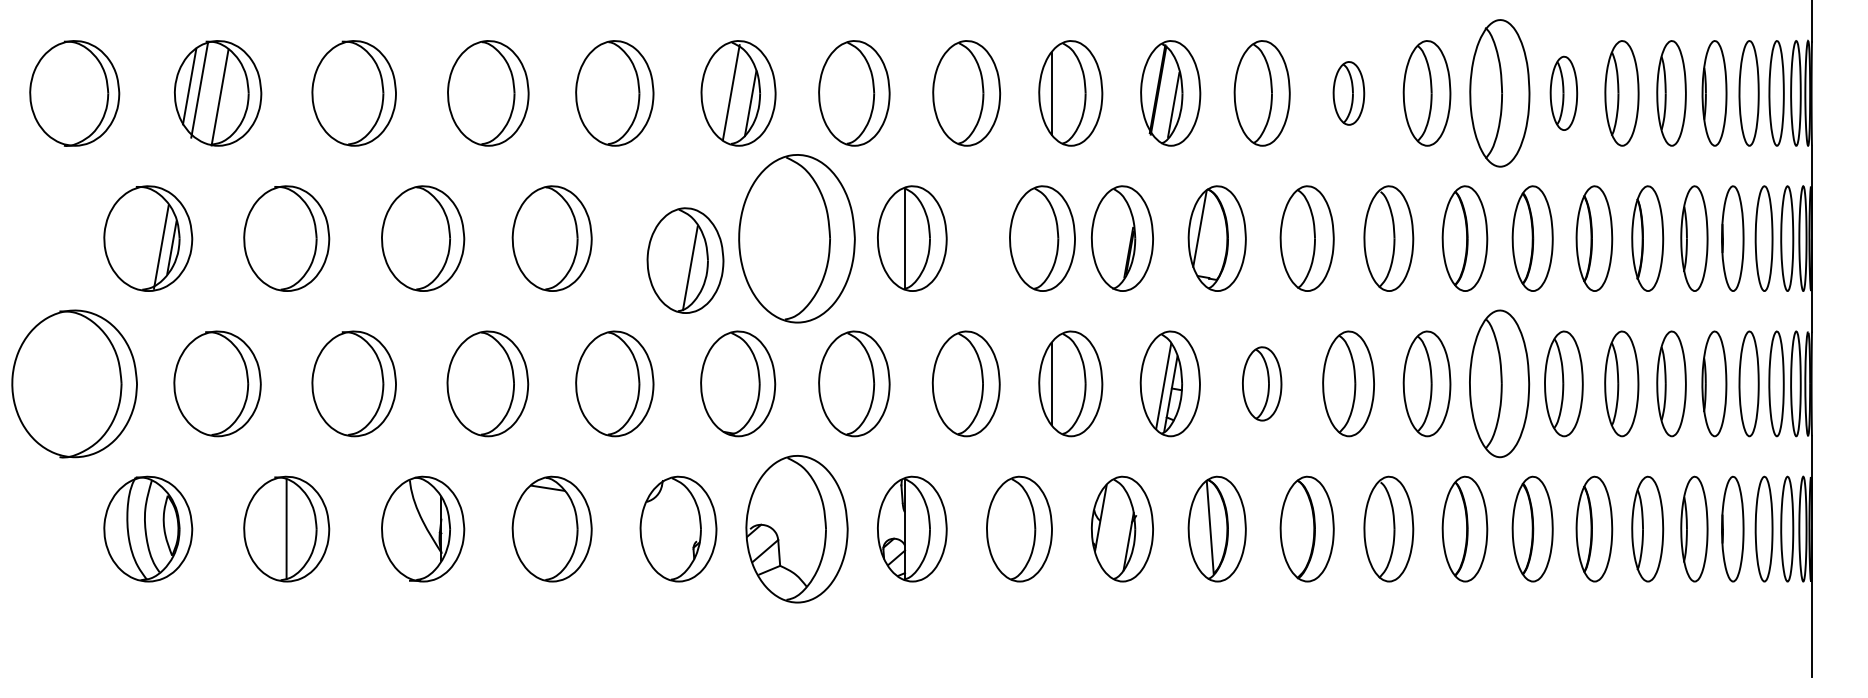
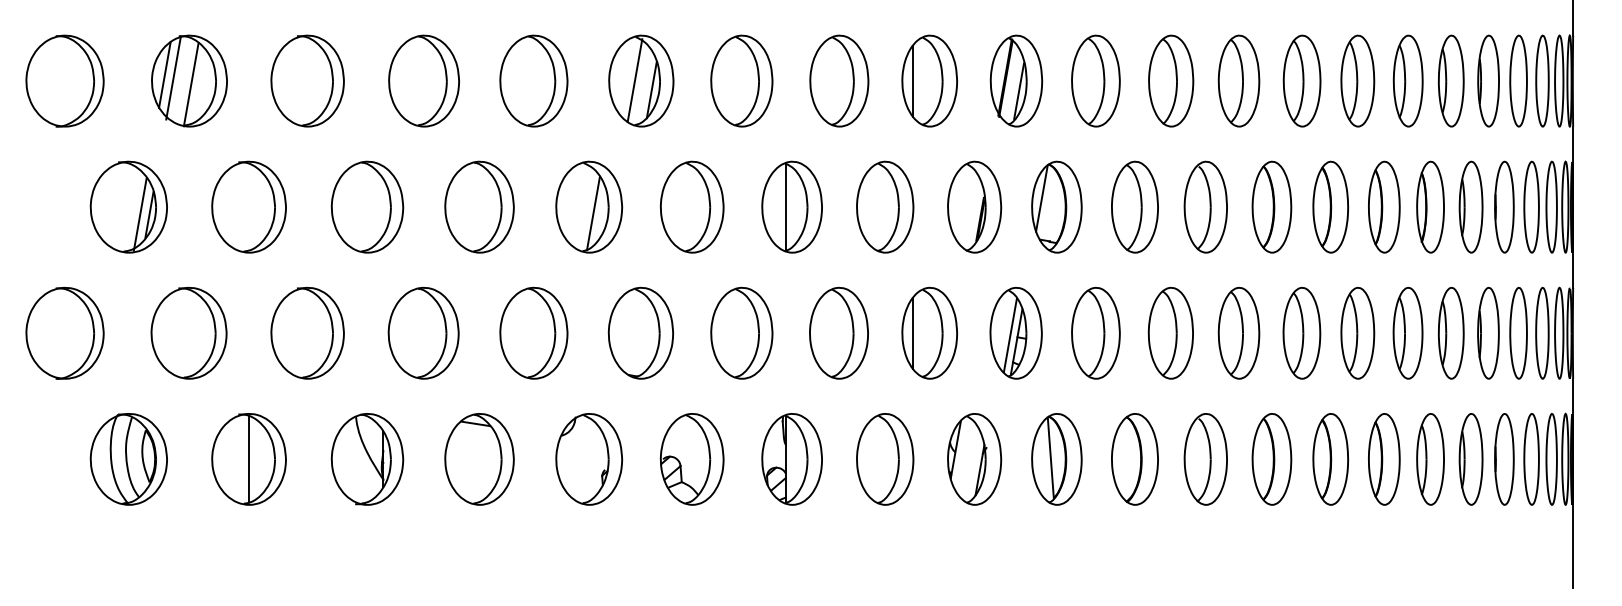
part: (1348, 93) -> (1170, 81), size x1.67
part: (1499, 93) -> (1301, 81), size x0.71
part: (1563, 93) -> (1357, 81), size x1.43
part: (797, 238) -> (692, 207), size x0.62
part: (1042, 238) -> (885, 207), moved
part: (685, 260) -> (589, 207), moved
part: (74, 383) -> (64, 332), size x0.71
part: (1261, 383) -> (1095, 332), size x1.43
part: (1499, 383) -> (1301, 332), size x0.71
part: (797, 528) -> (692, 458), size x0.71

